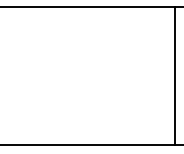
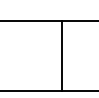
line: (176, 76) -> (62, 56), moved

